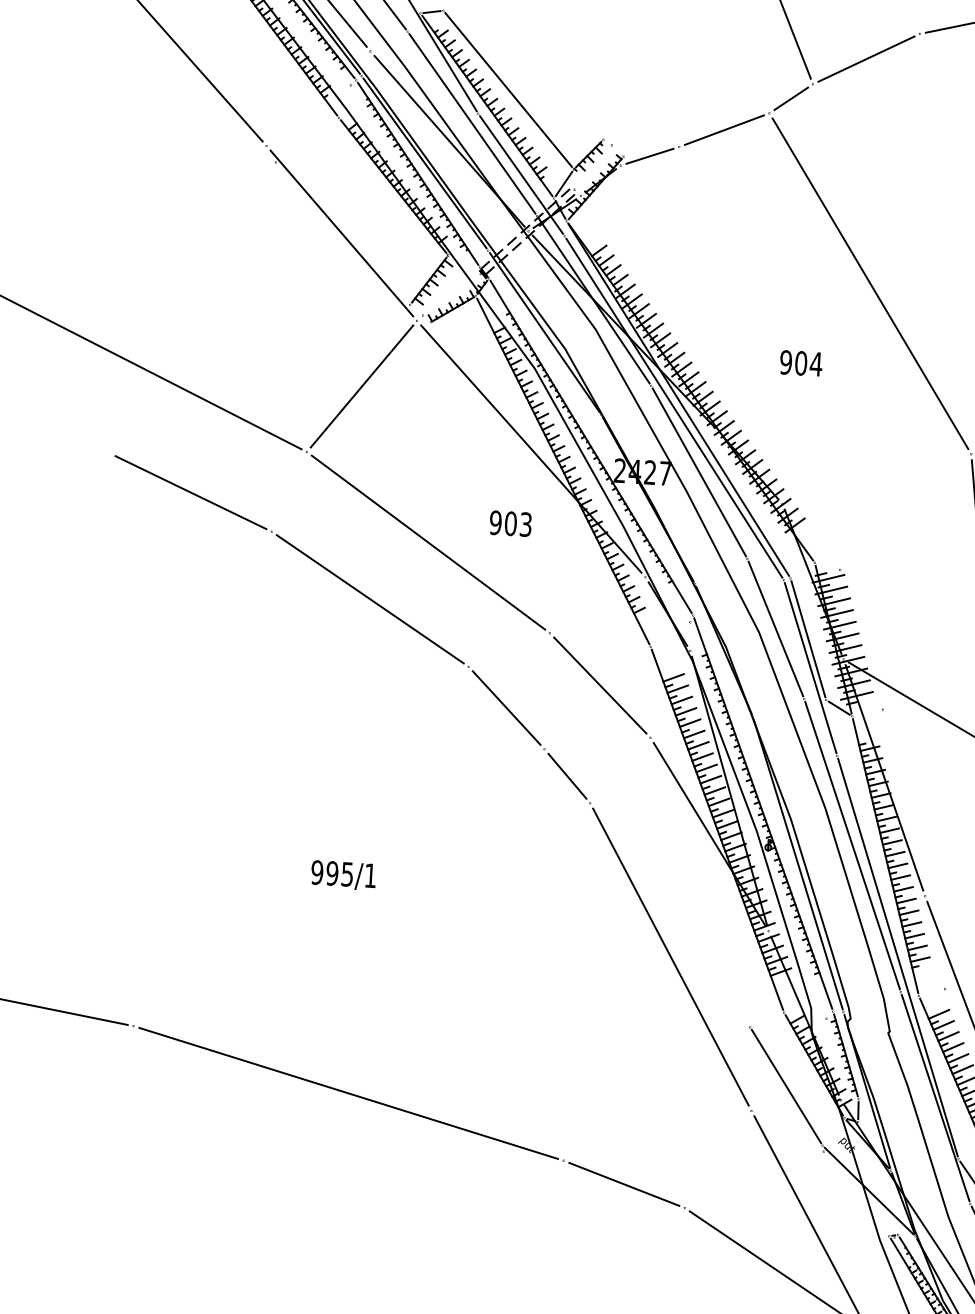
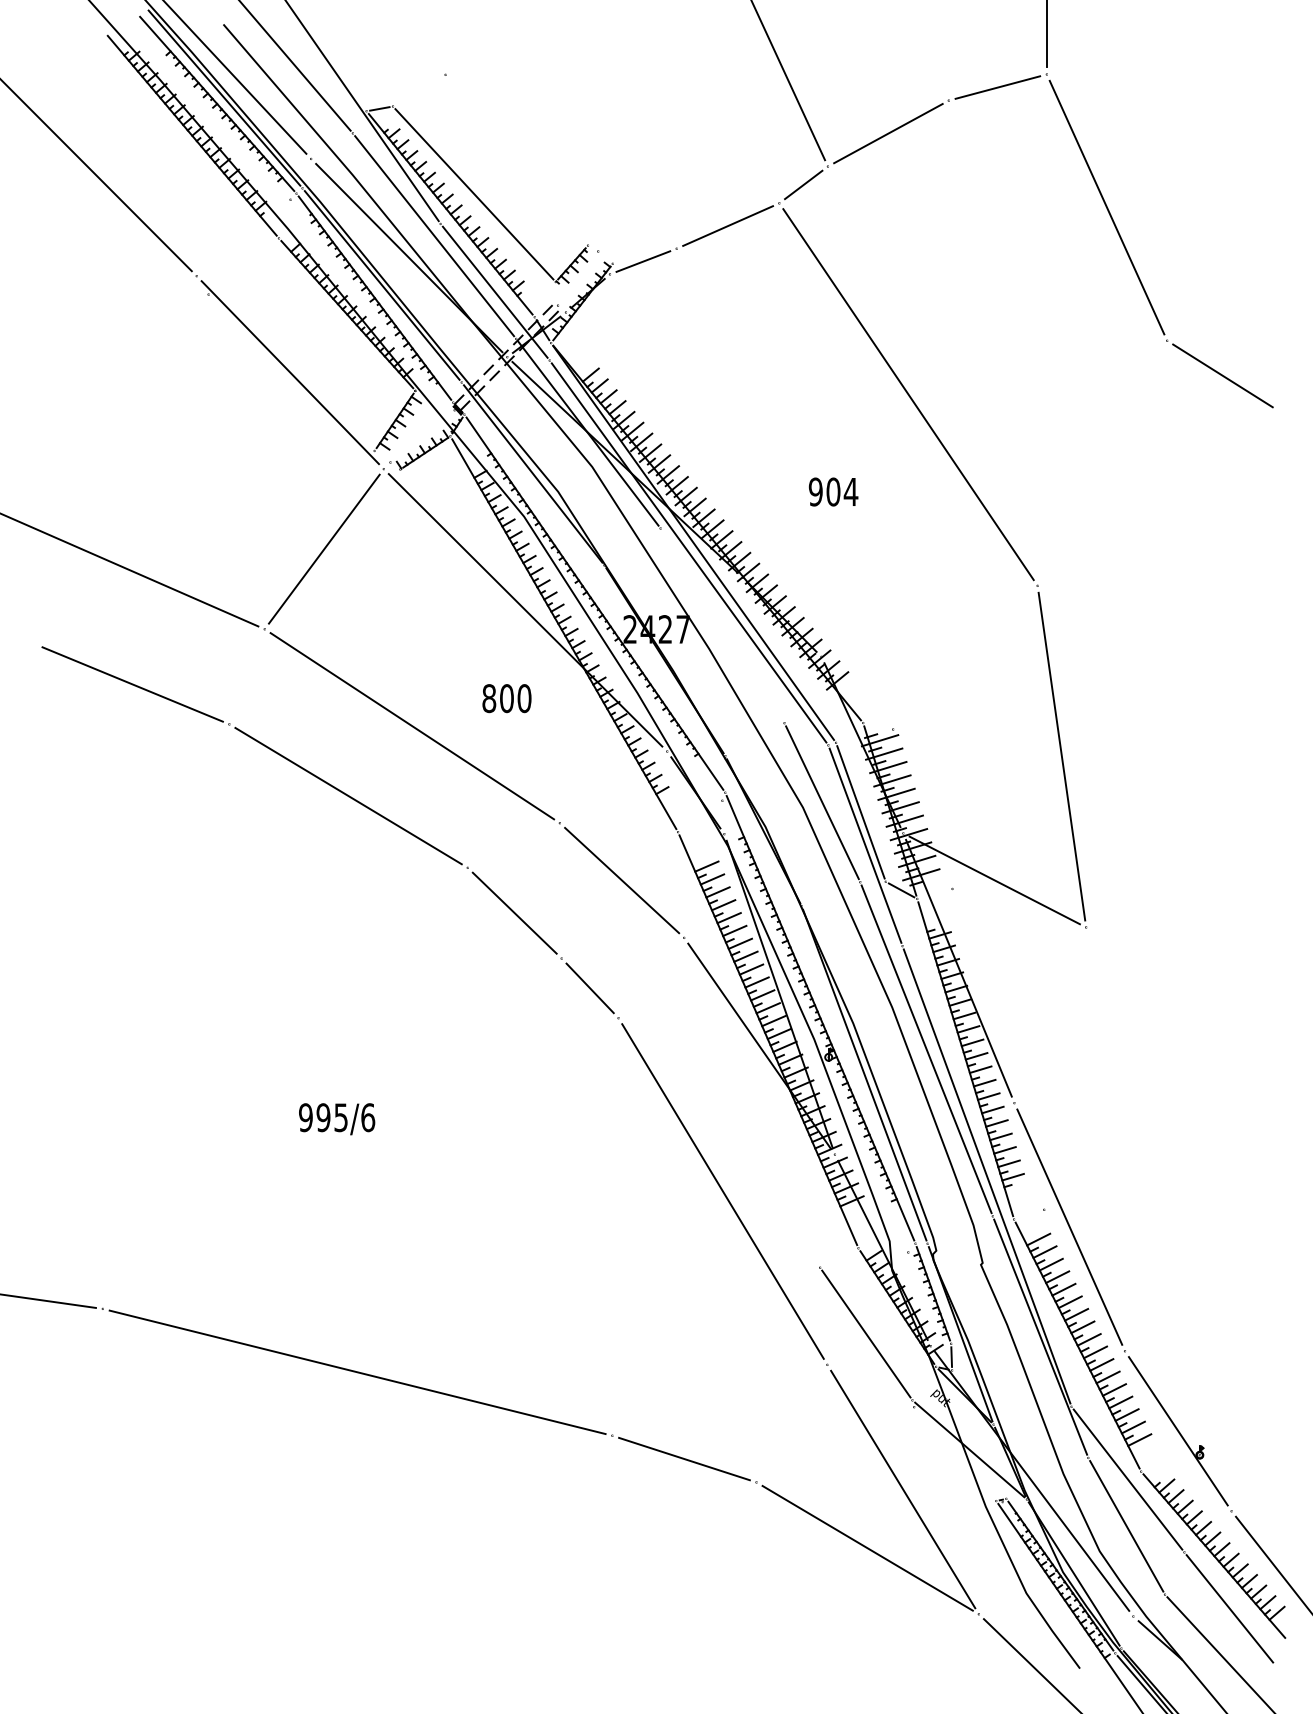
line: (564, 183) -> (545, 299), removed
line: (699, 472) -> (722, 625), removed
text: (510, 523) -> (506, 698), 903 -> 800
text: (370, 875) -> (368, 1117), 995/1 -> 995/6

